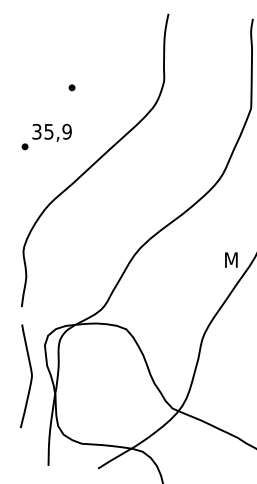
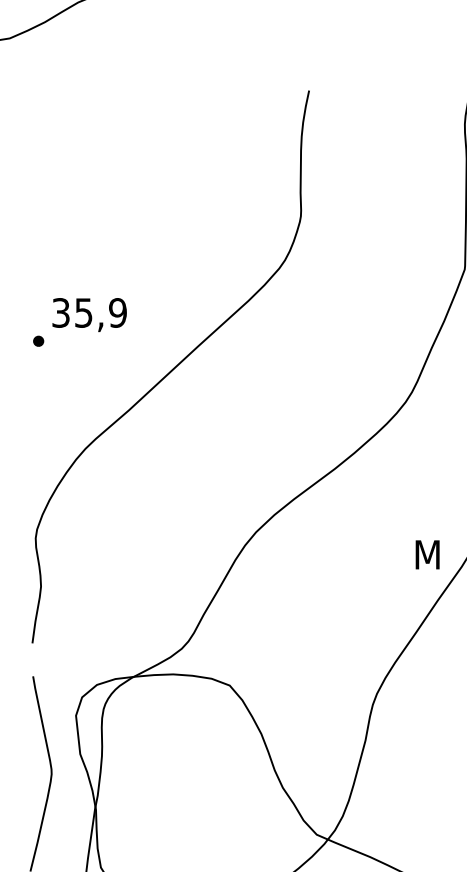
part: (71, 87) -> (126, 229), removed

